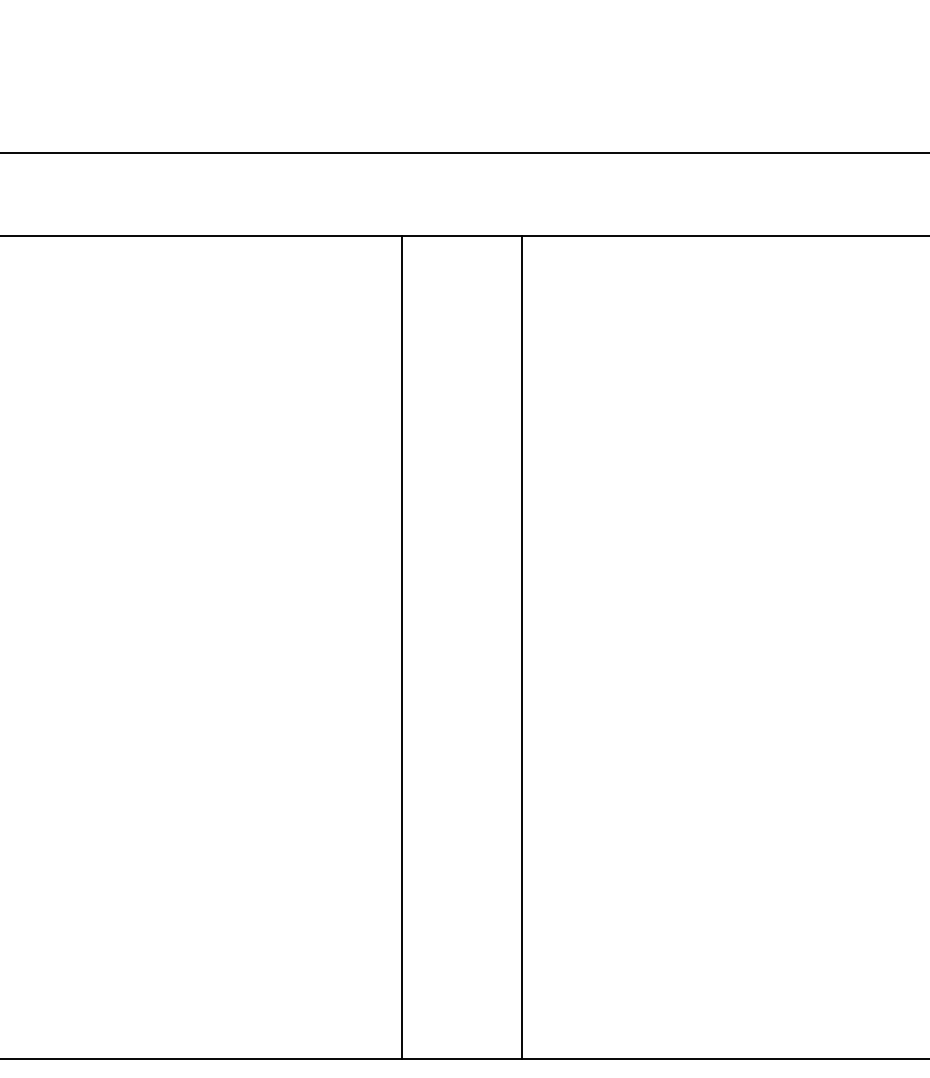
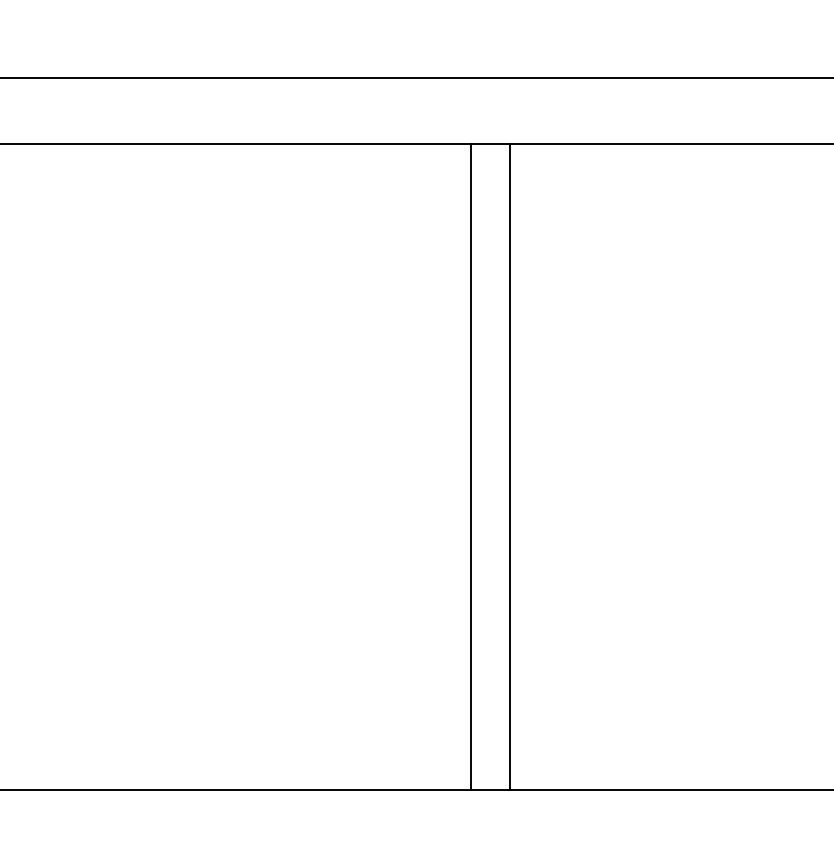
line: (402, 646) -> (471, 466), moved
line: (521, 646) -> (510, 466), moved

